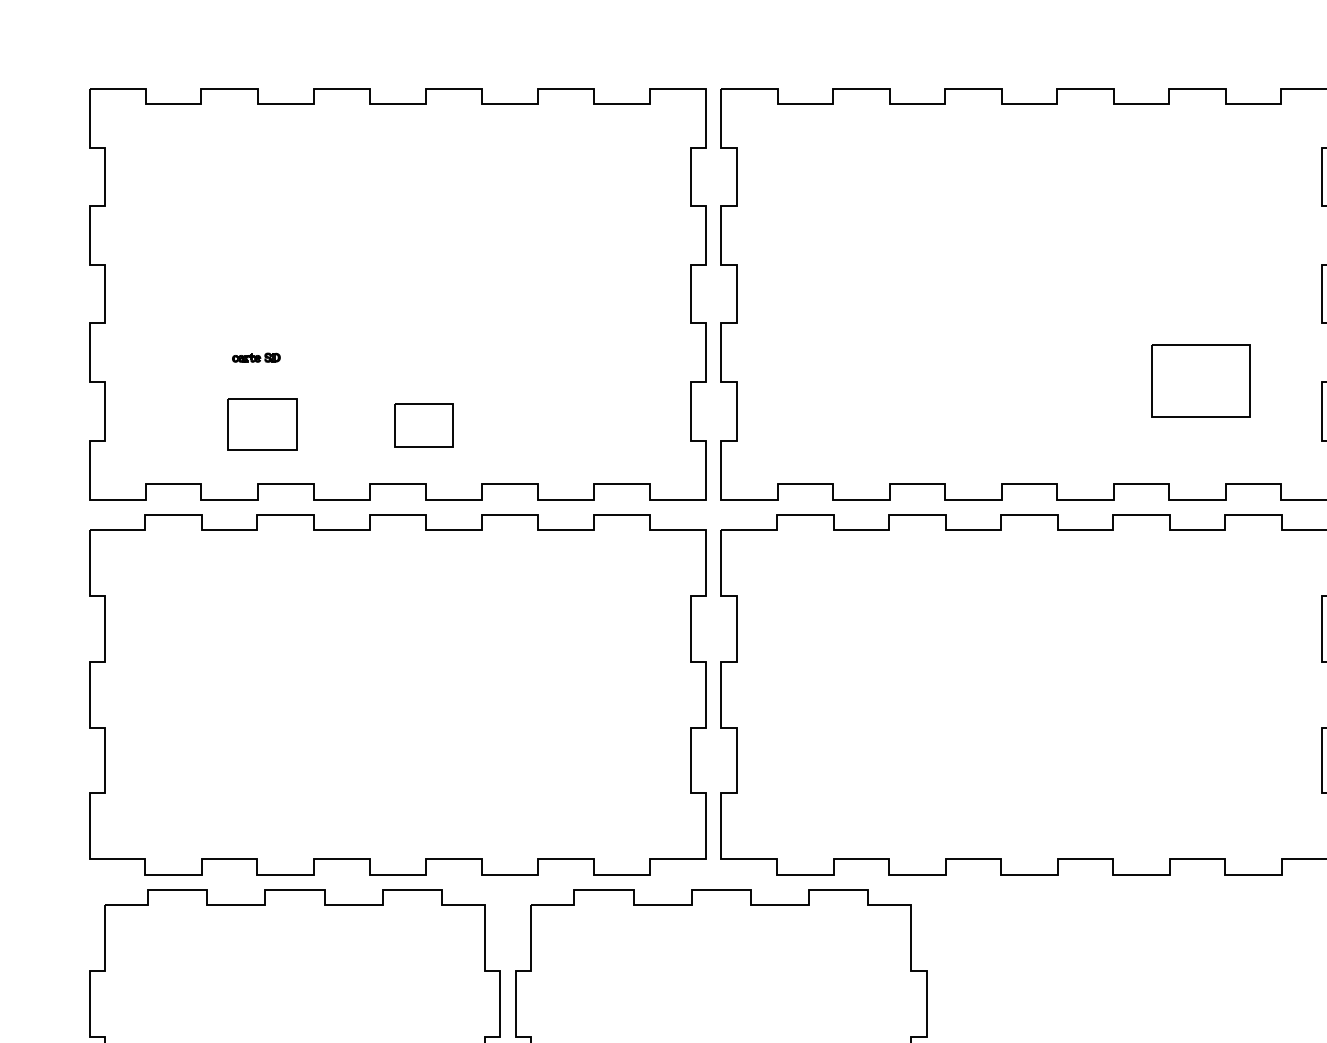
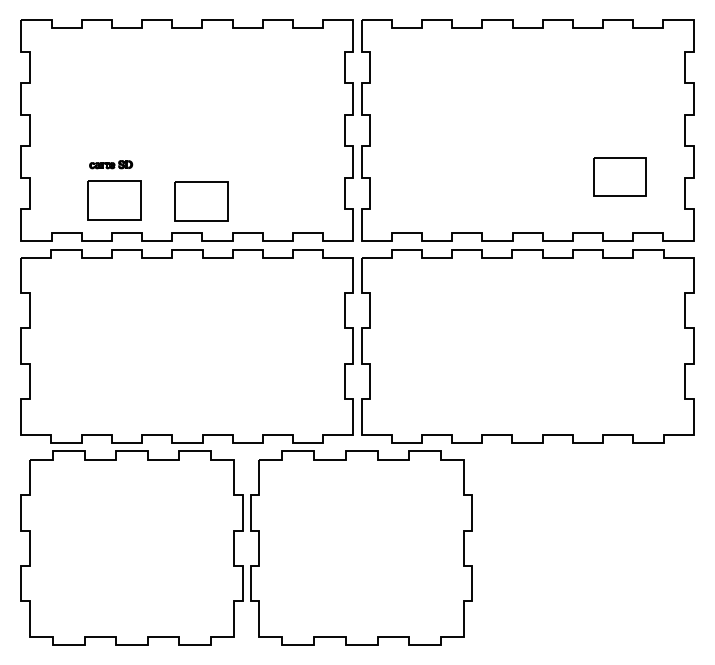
part: (256, 357) -> (111, 164), size x1.67
part: (262, 424) -> (114, 200), size x1.43
part: (423, 425) -> (201, 201), size x1.67

